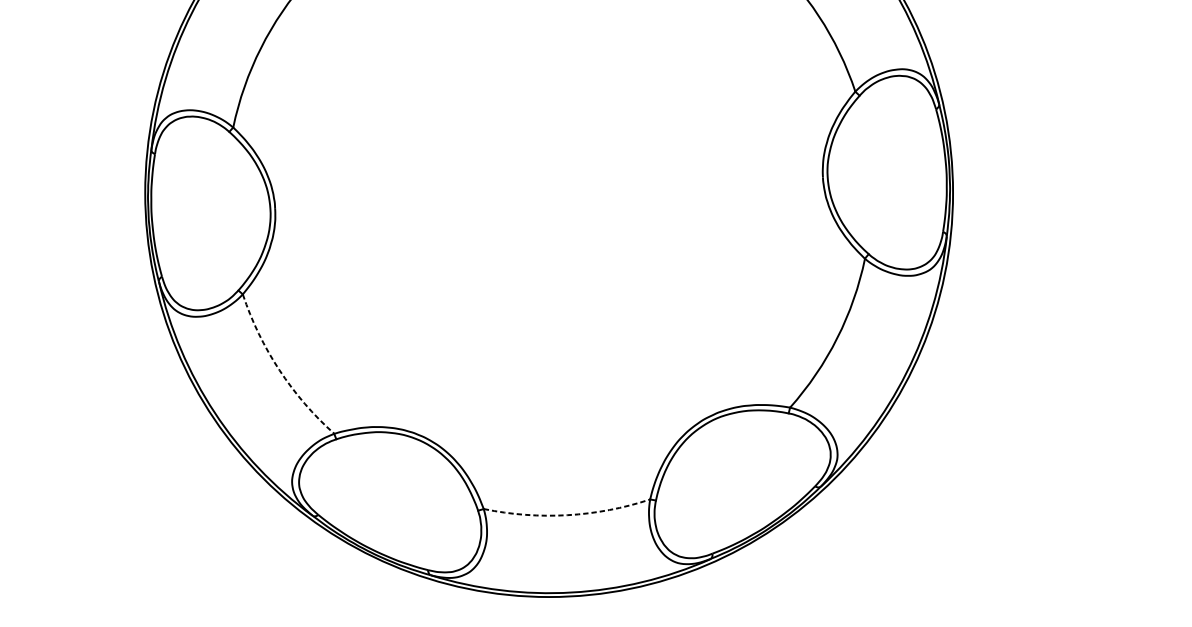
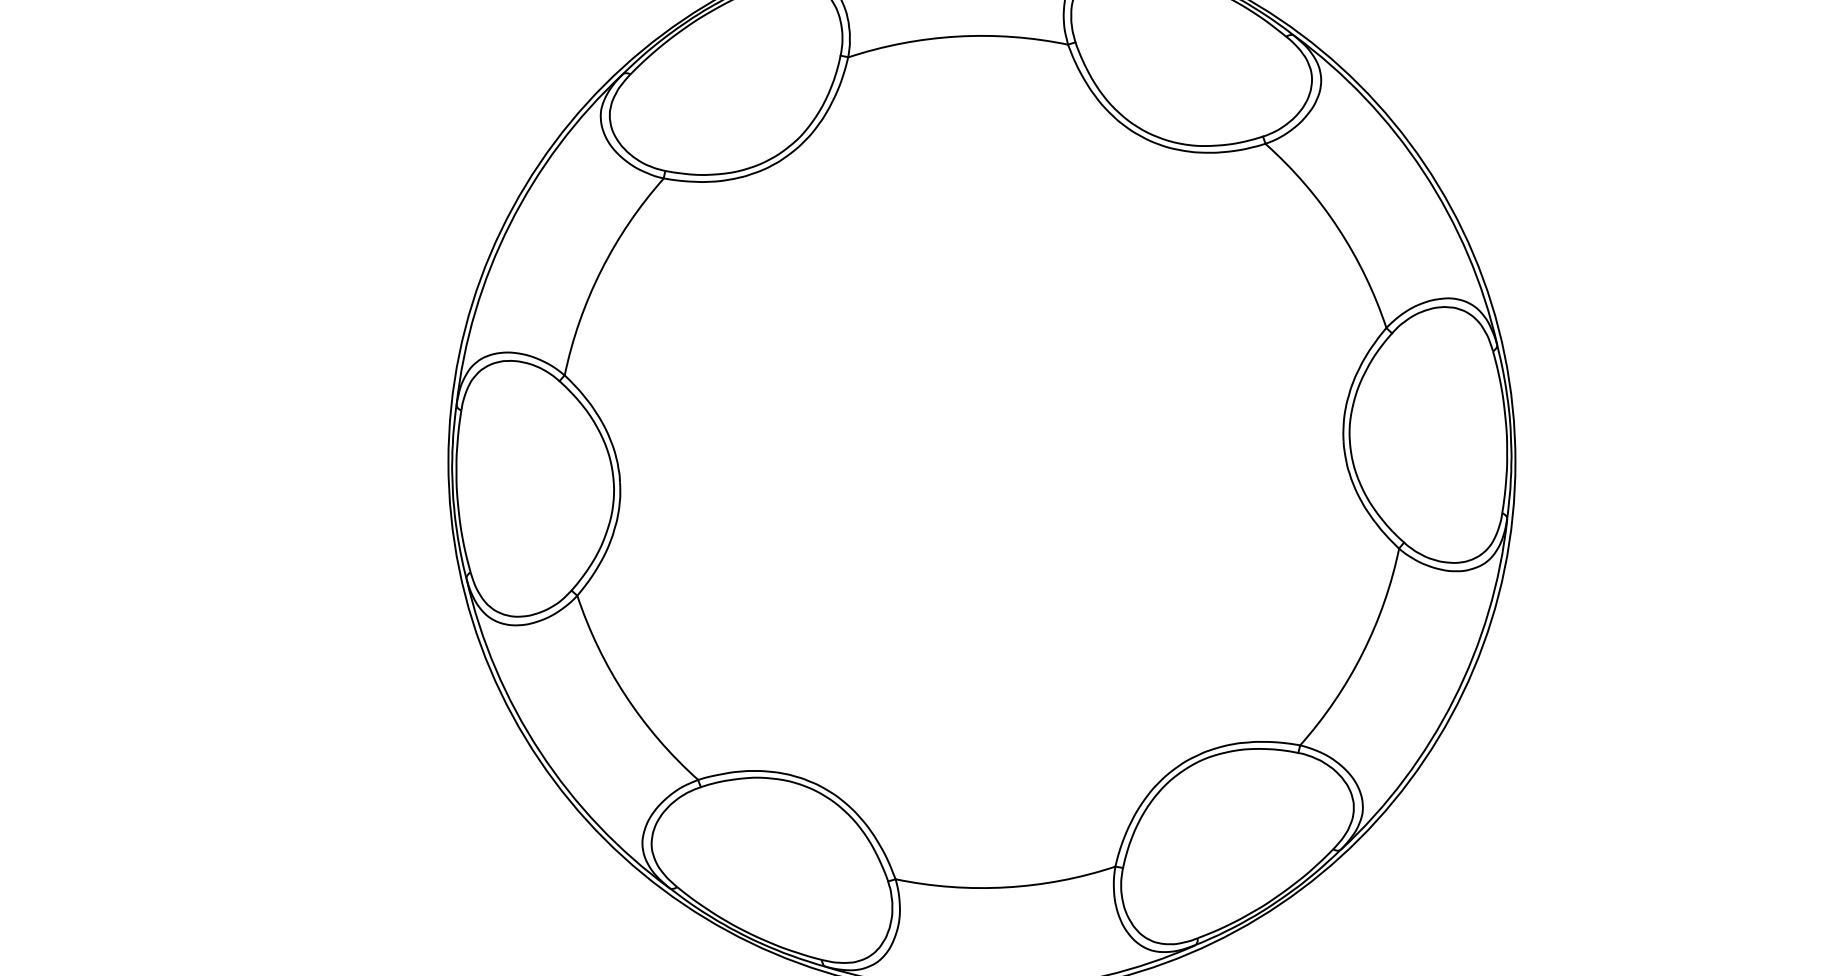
arc: (279, 369) -> (625, 695), dashed -> solid
arc: (567, 515) -> (1006, 887), dashed -> solid

